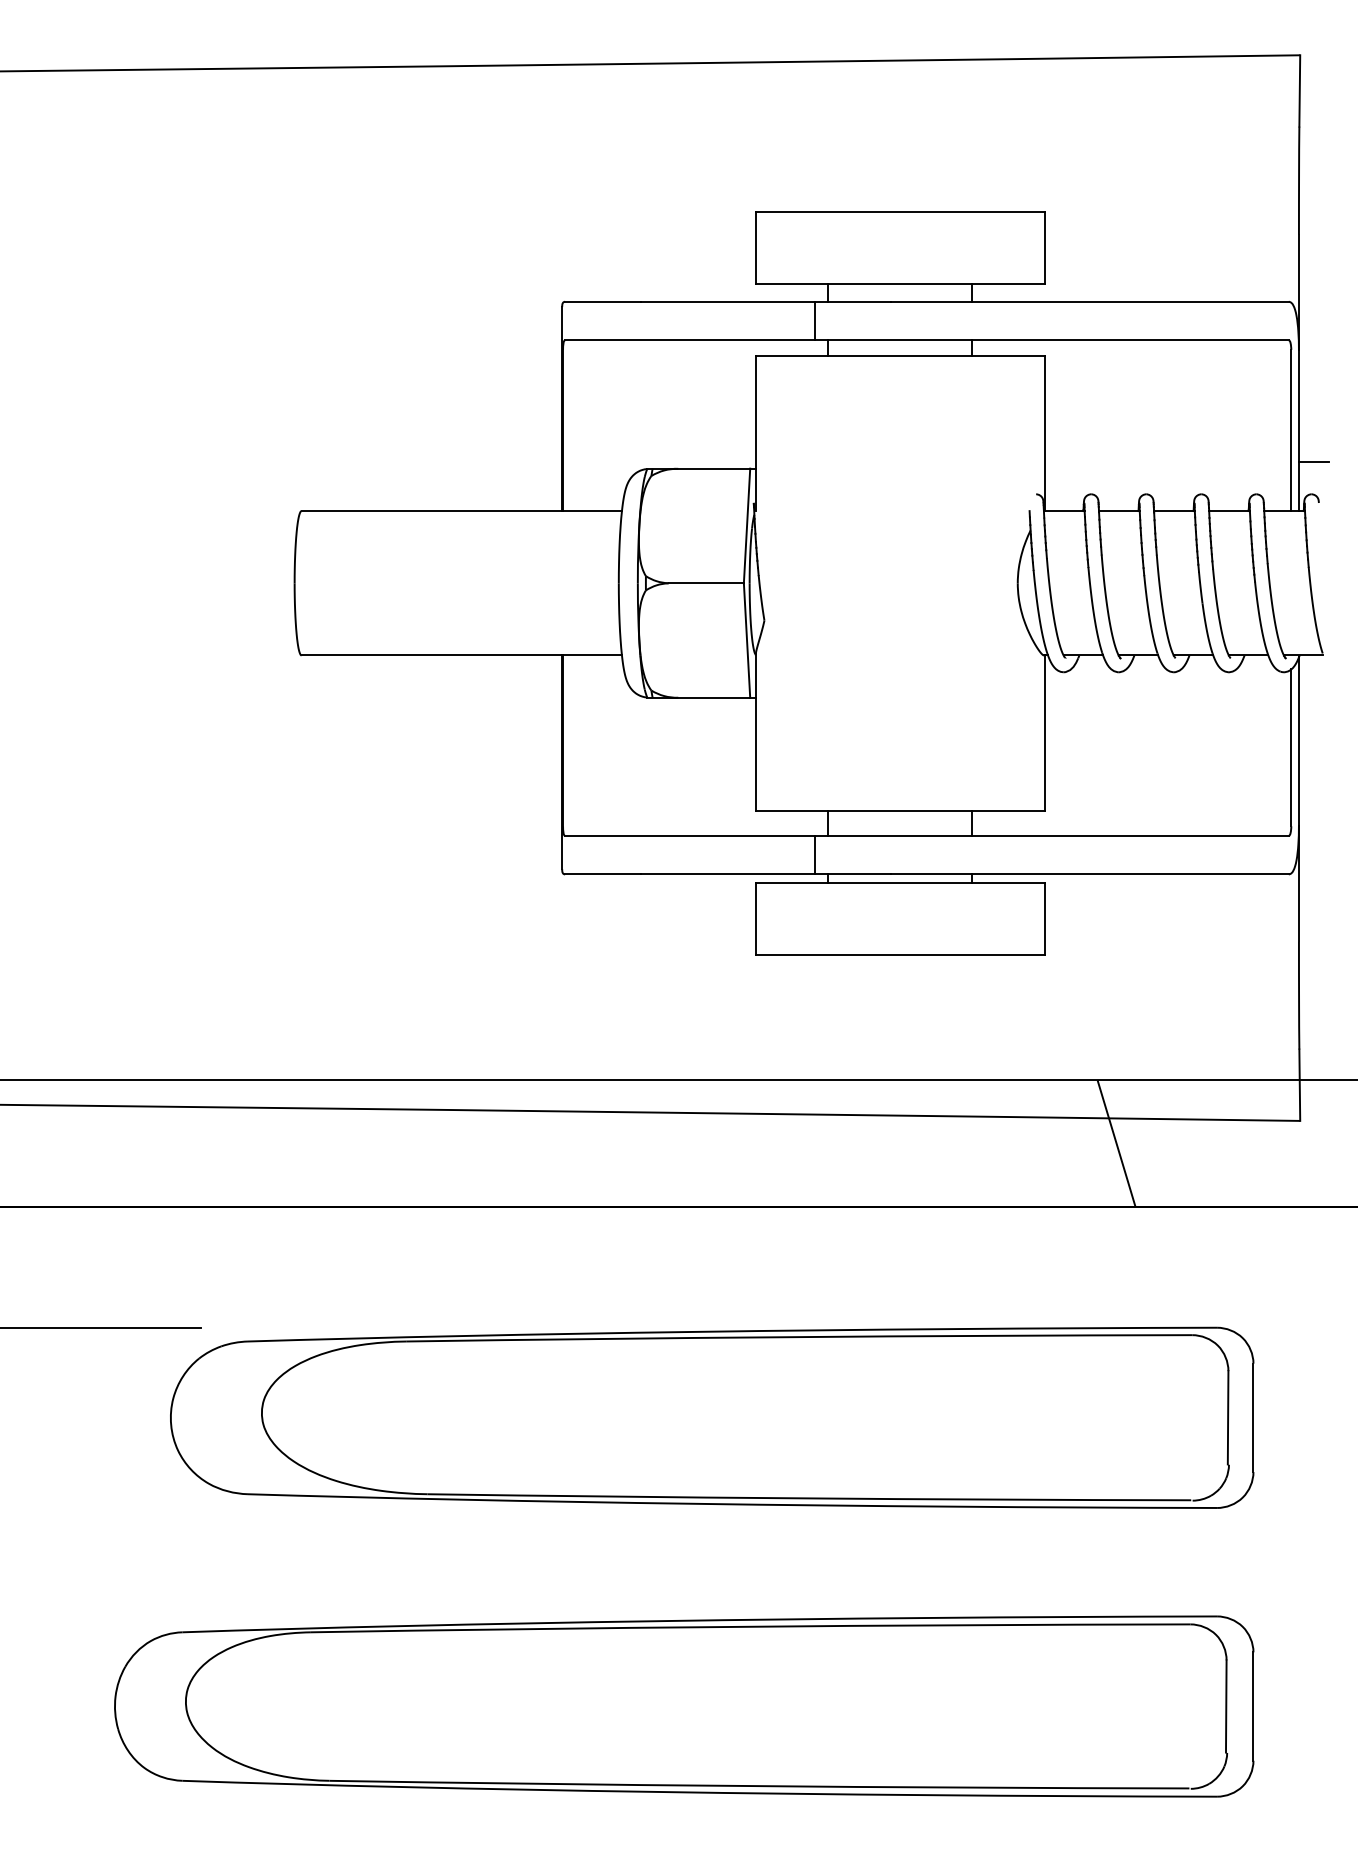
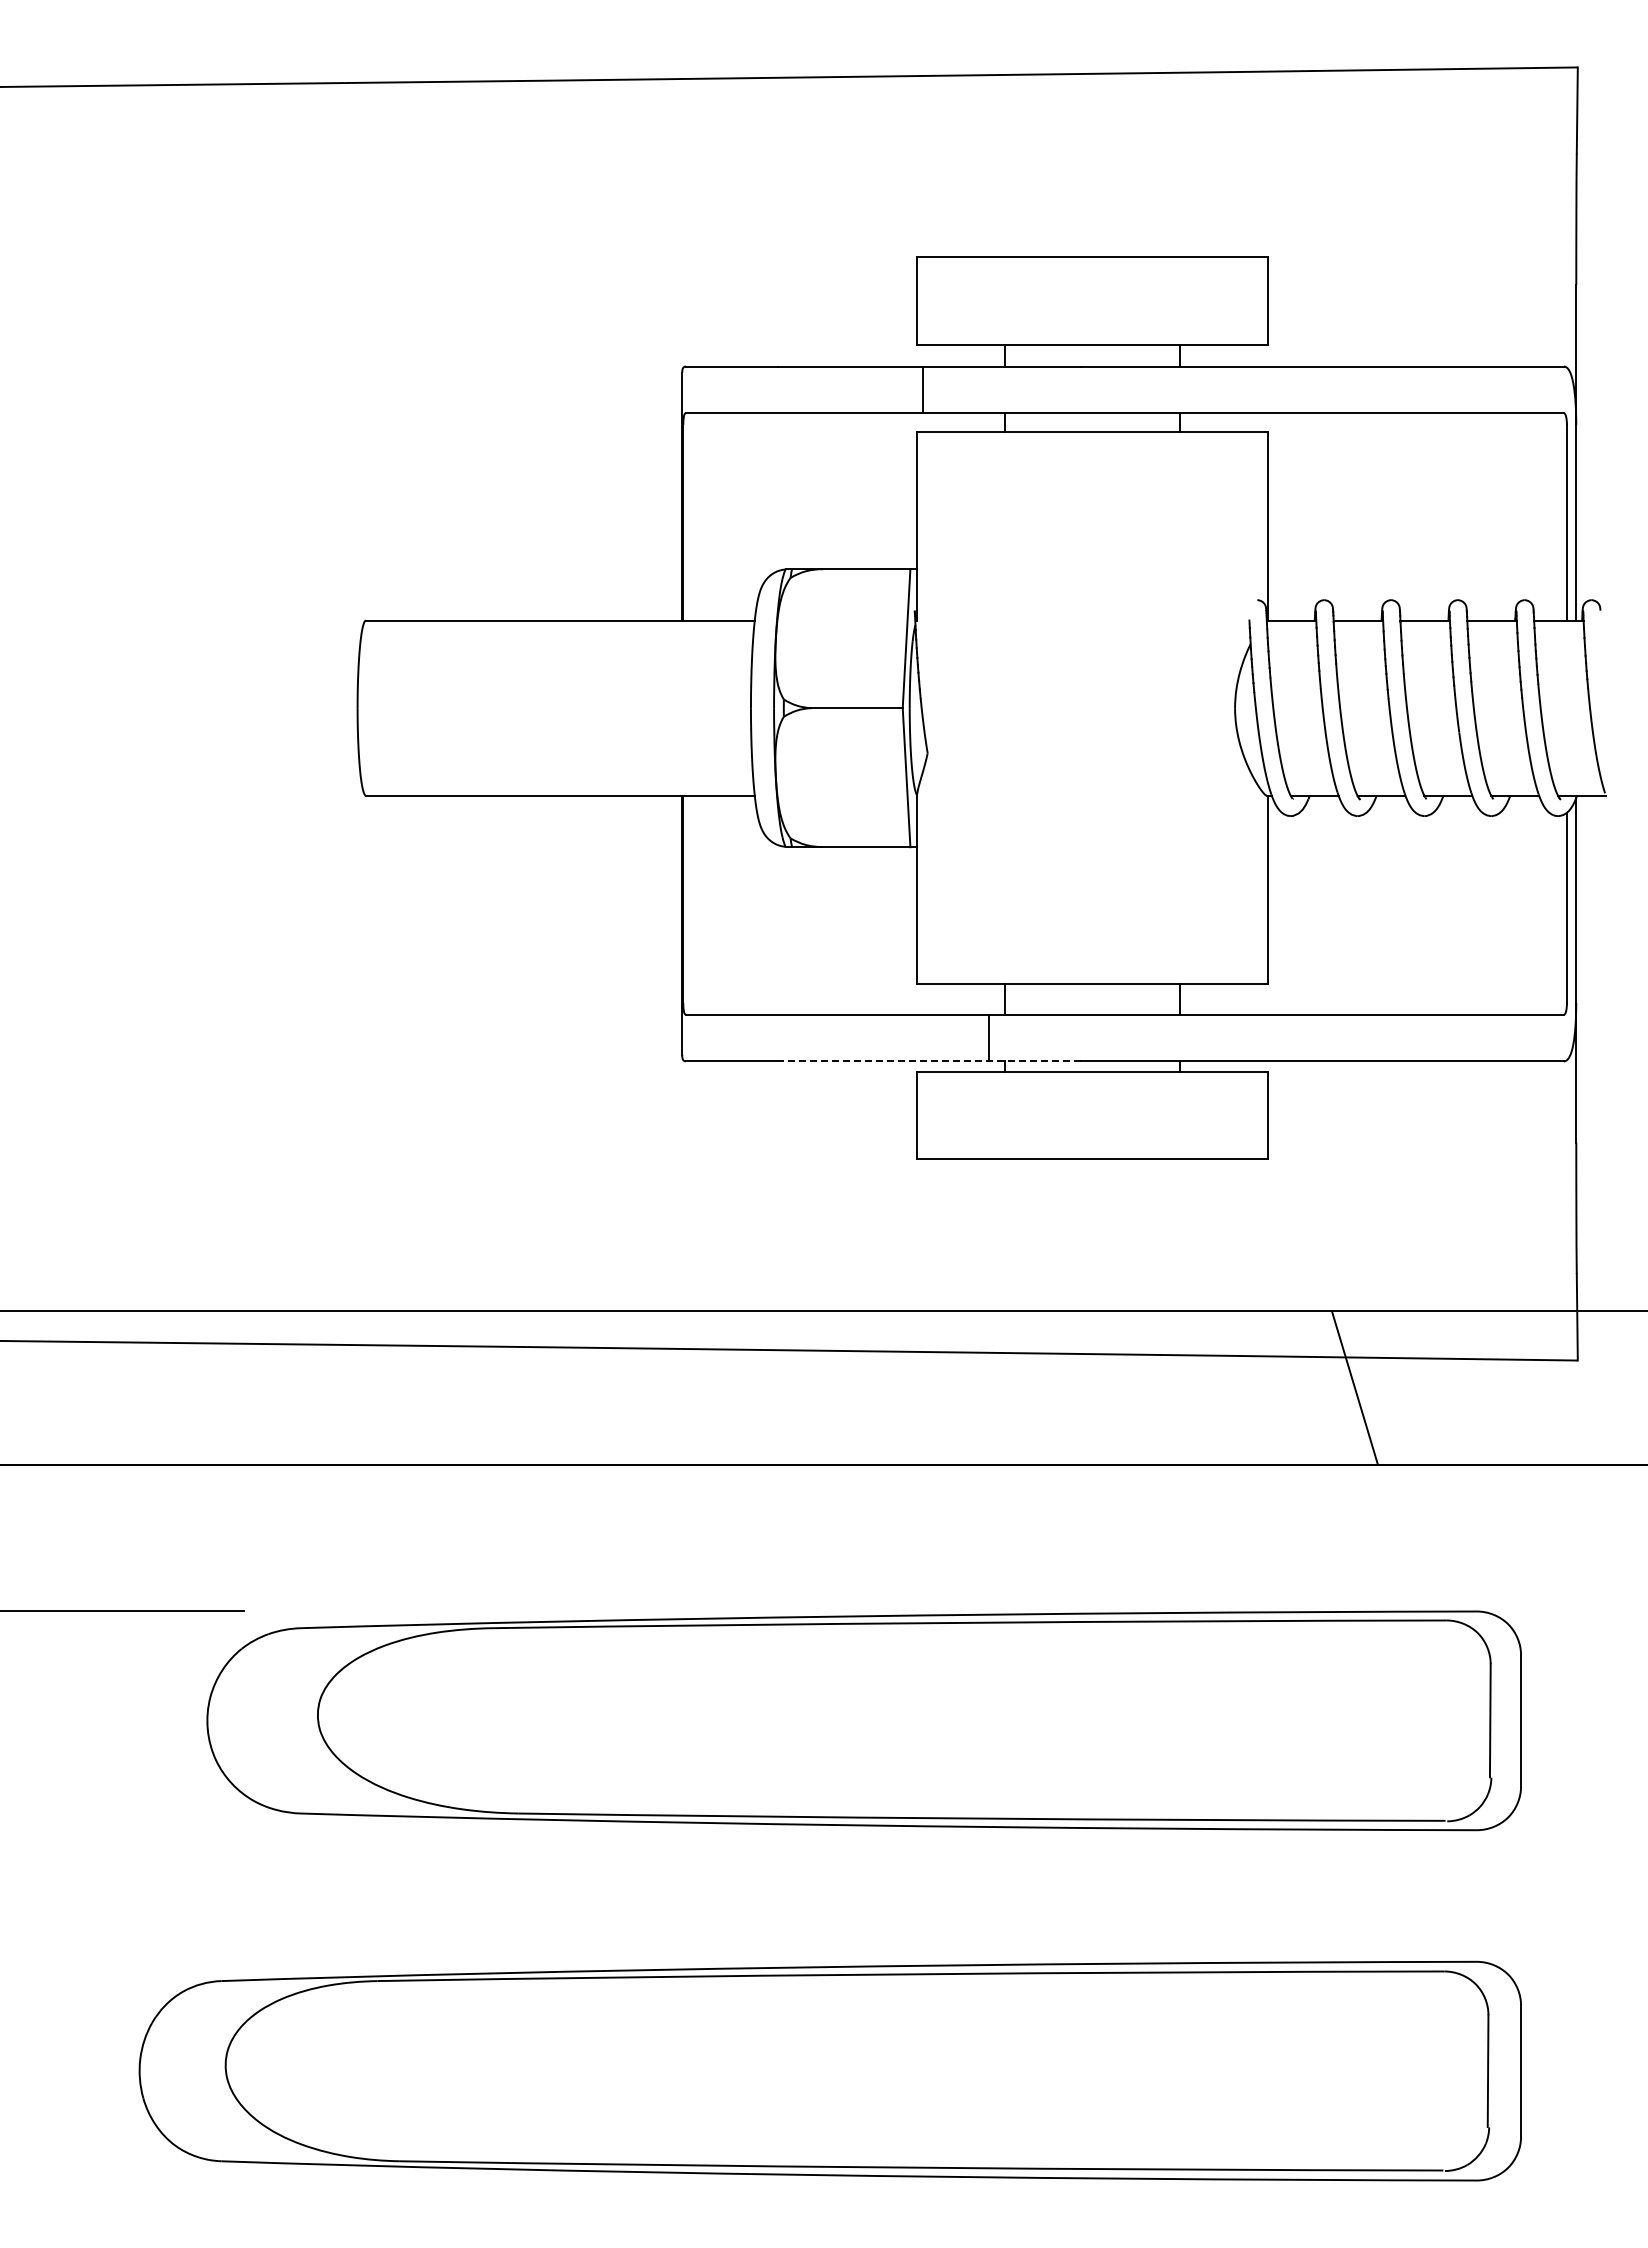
line: (814, 320) -> (922, 389), moved
line: (1313, 461) -> (1594, 560), removed
line: (765, 874) -> (928, 1061), solid -> dashed

